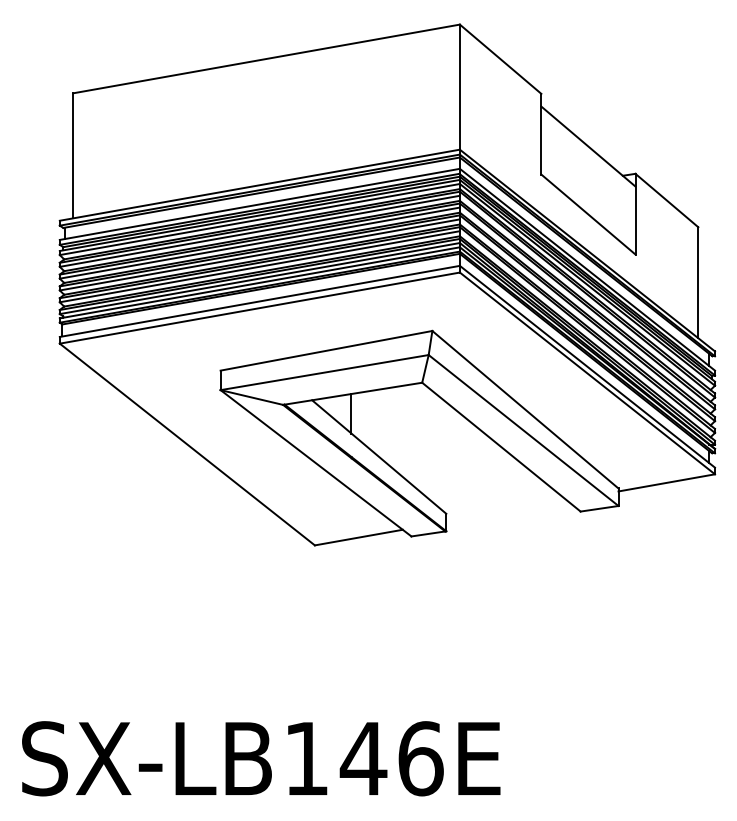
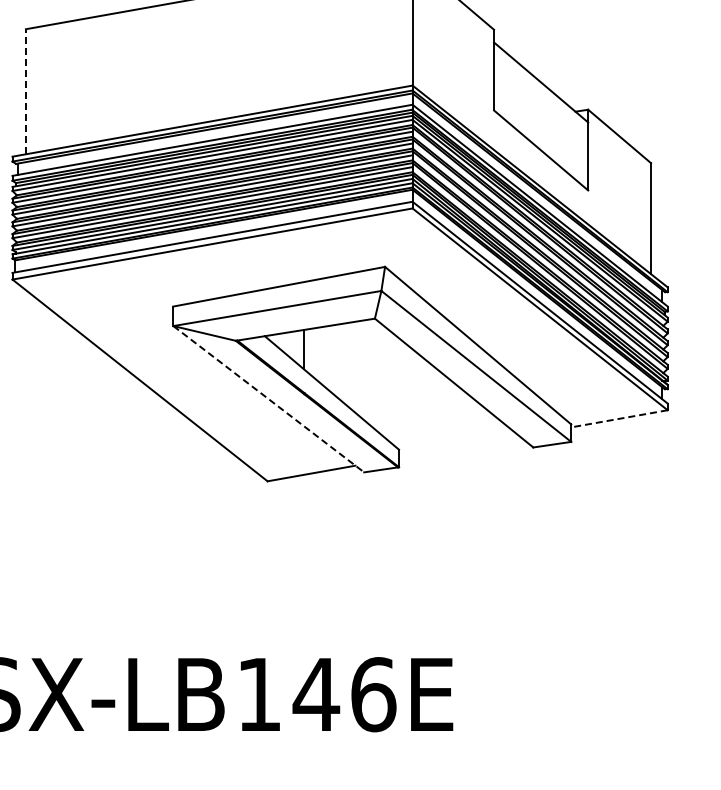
line: (73, 155) -> (26, 91), solid -> dashed
line: (316, 463) -> (269, 399), solid -> dashed
line: (666, 482) -> (619, 418), solid -> dashed

